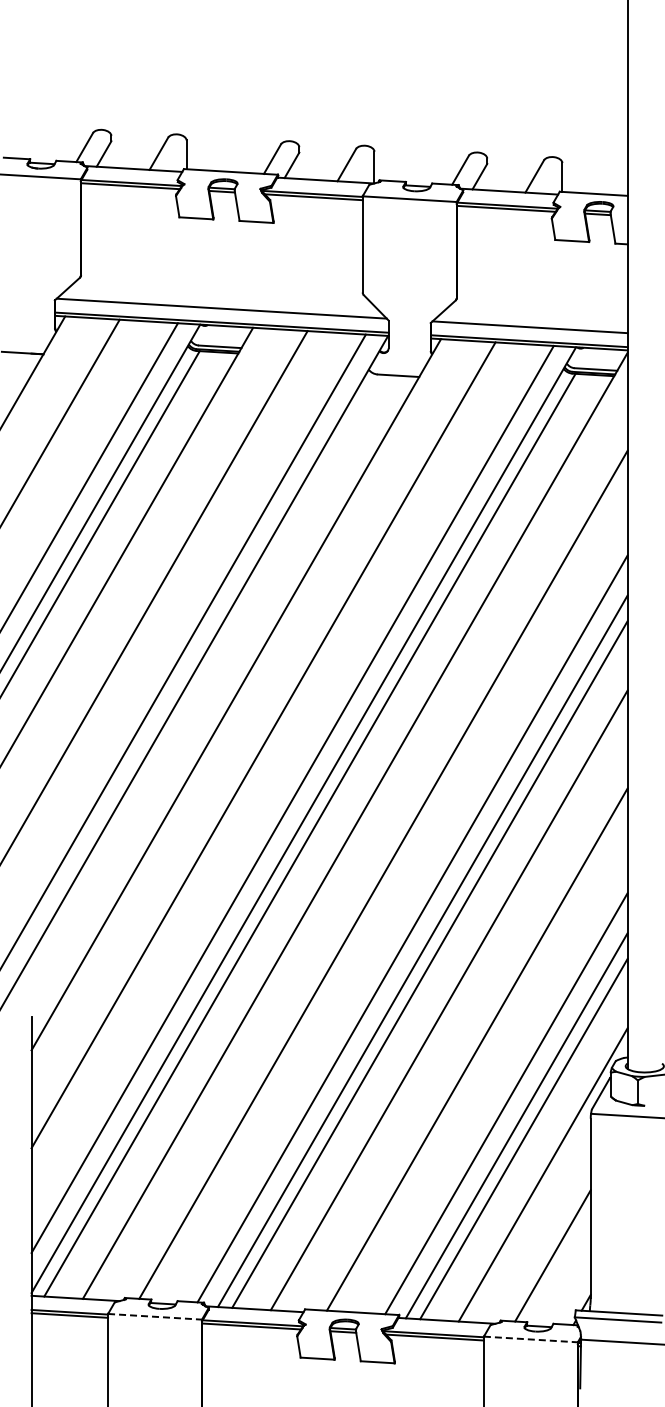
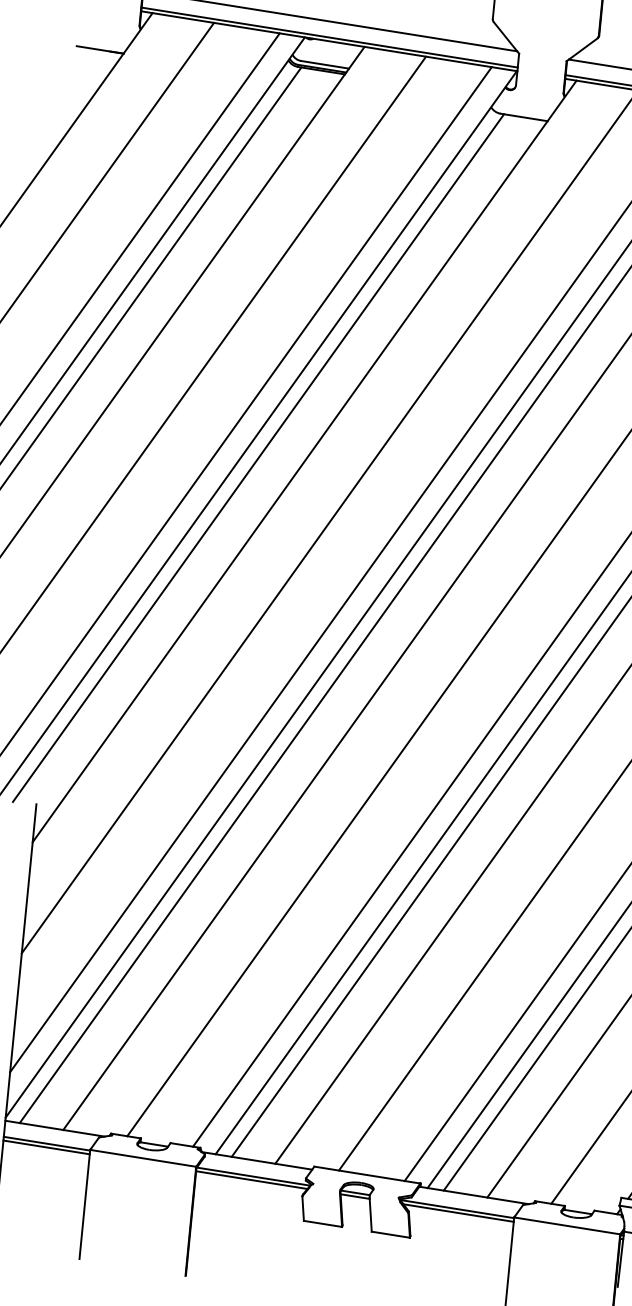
line: (195, 695) -> (258, 457), added
line: (155, 1316) -> (143, 1158), dashed -> solid
line: (531, 1339) -> (567, 1225), dashed -> solid

